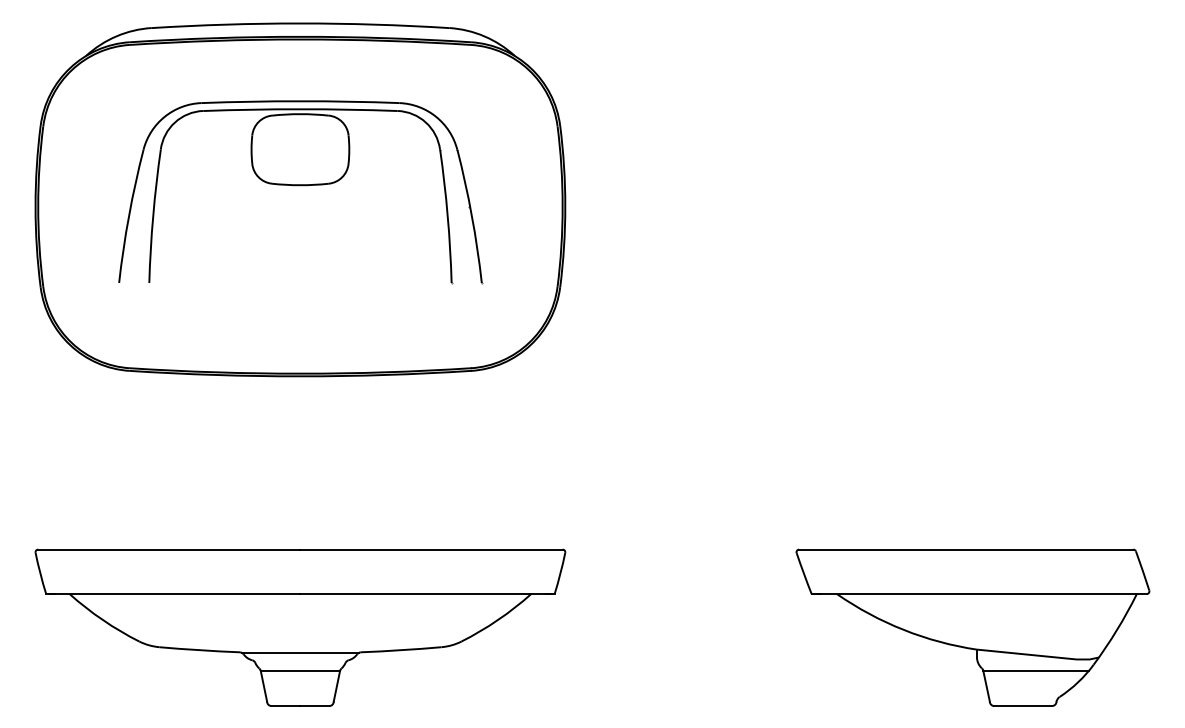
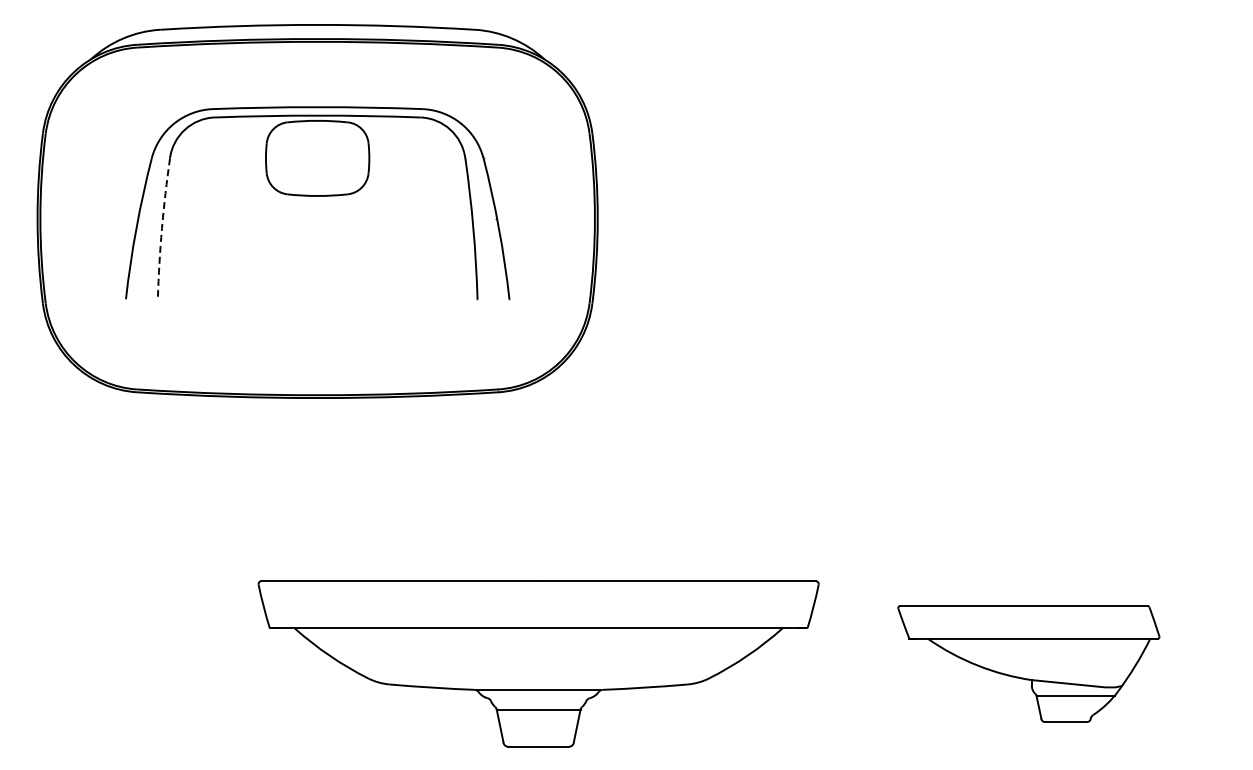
arc: (152, 215) -> (161, 228), solid -> dashed
part: (300, 627) -> (538, 663), moved
part: (972, 627) -> (1028, 663), size x0.7

